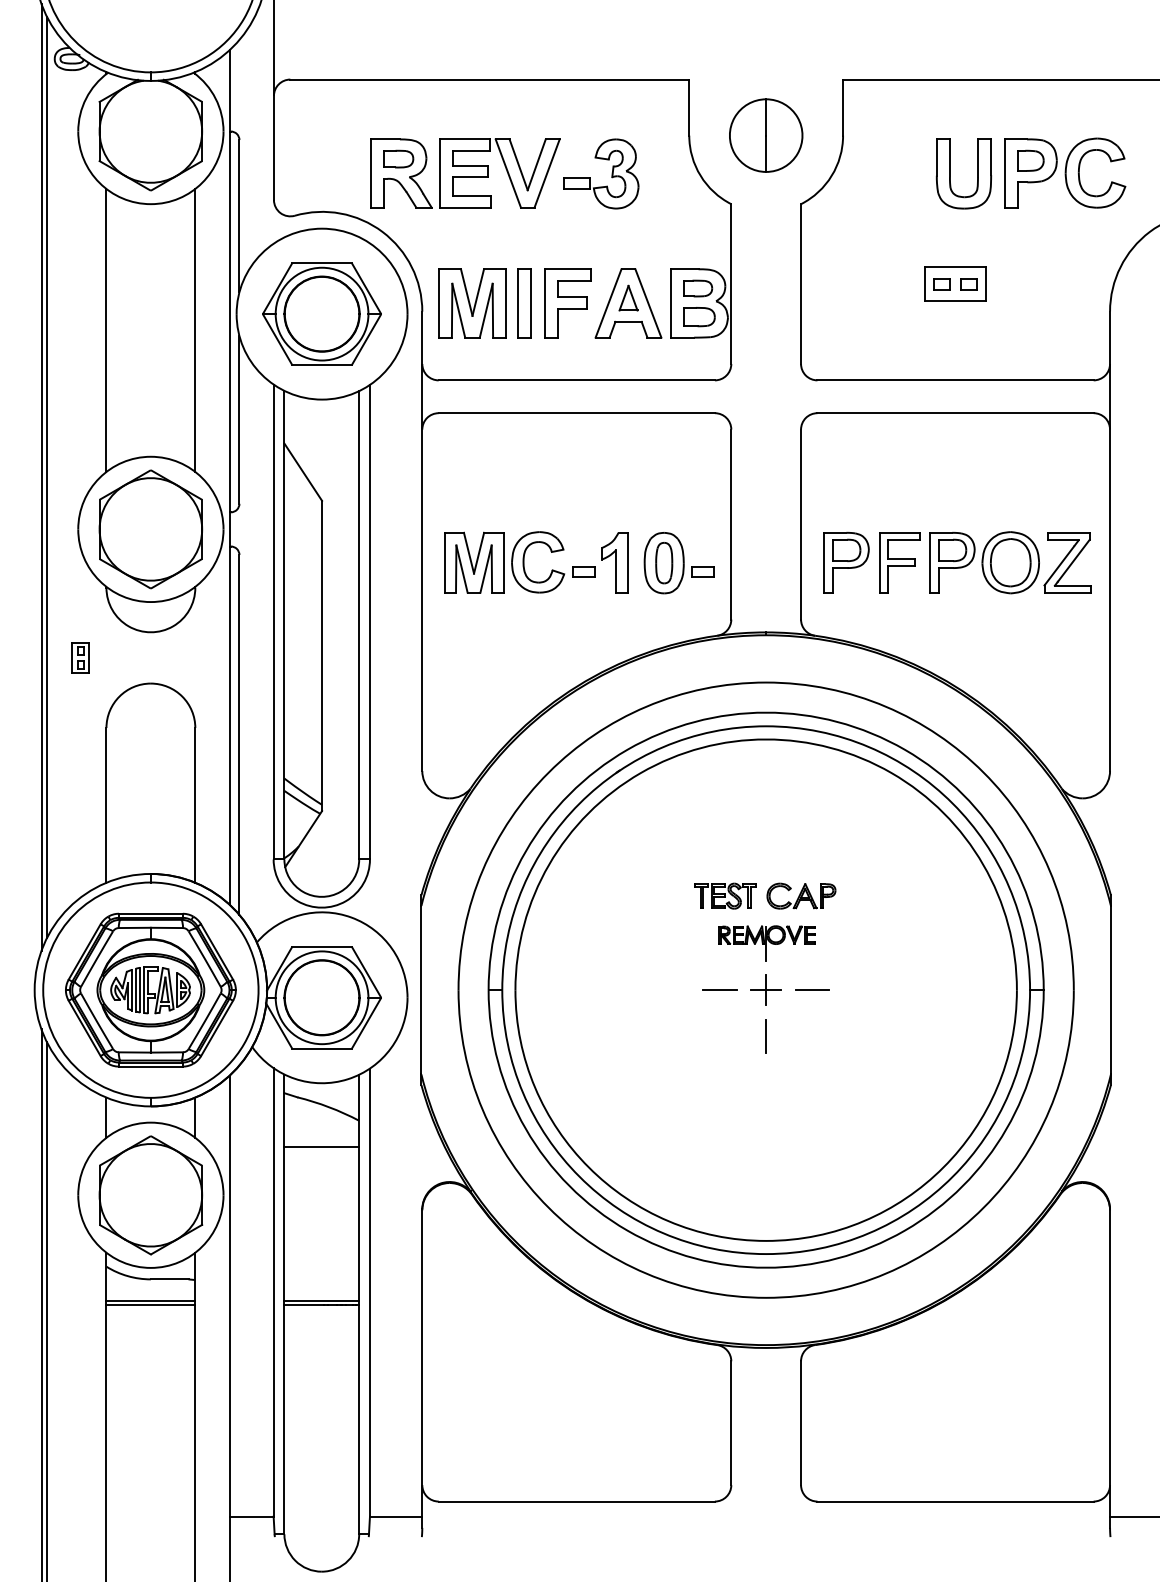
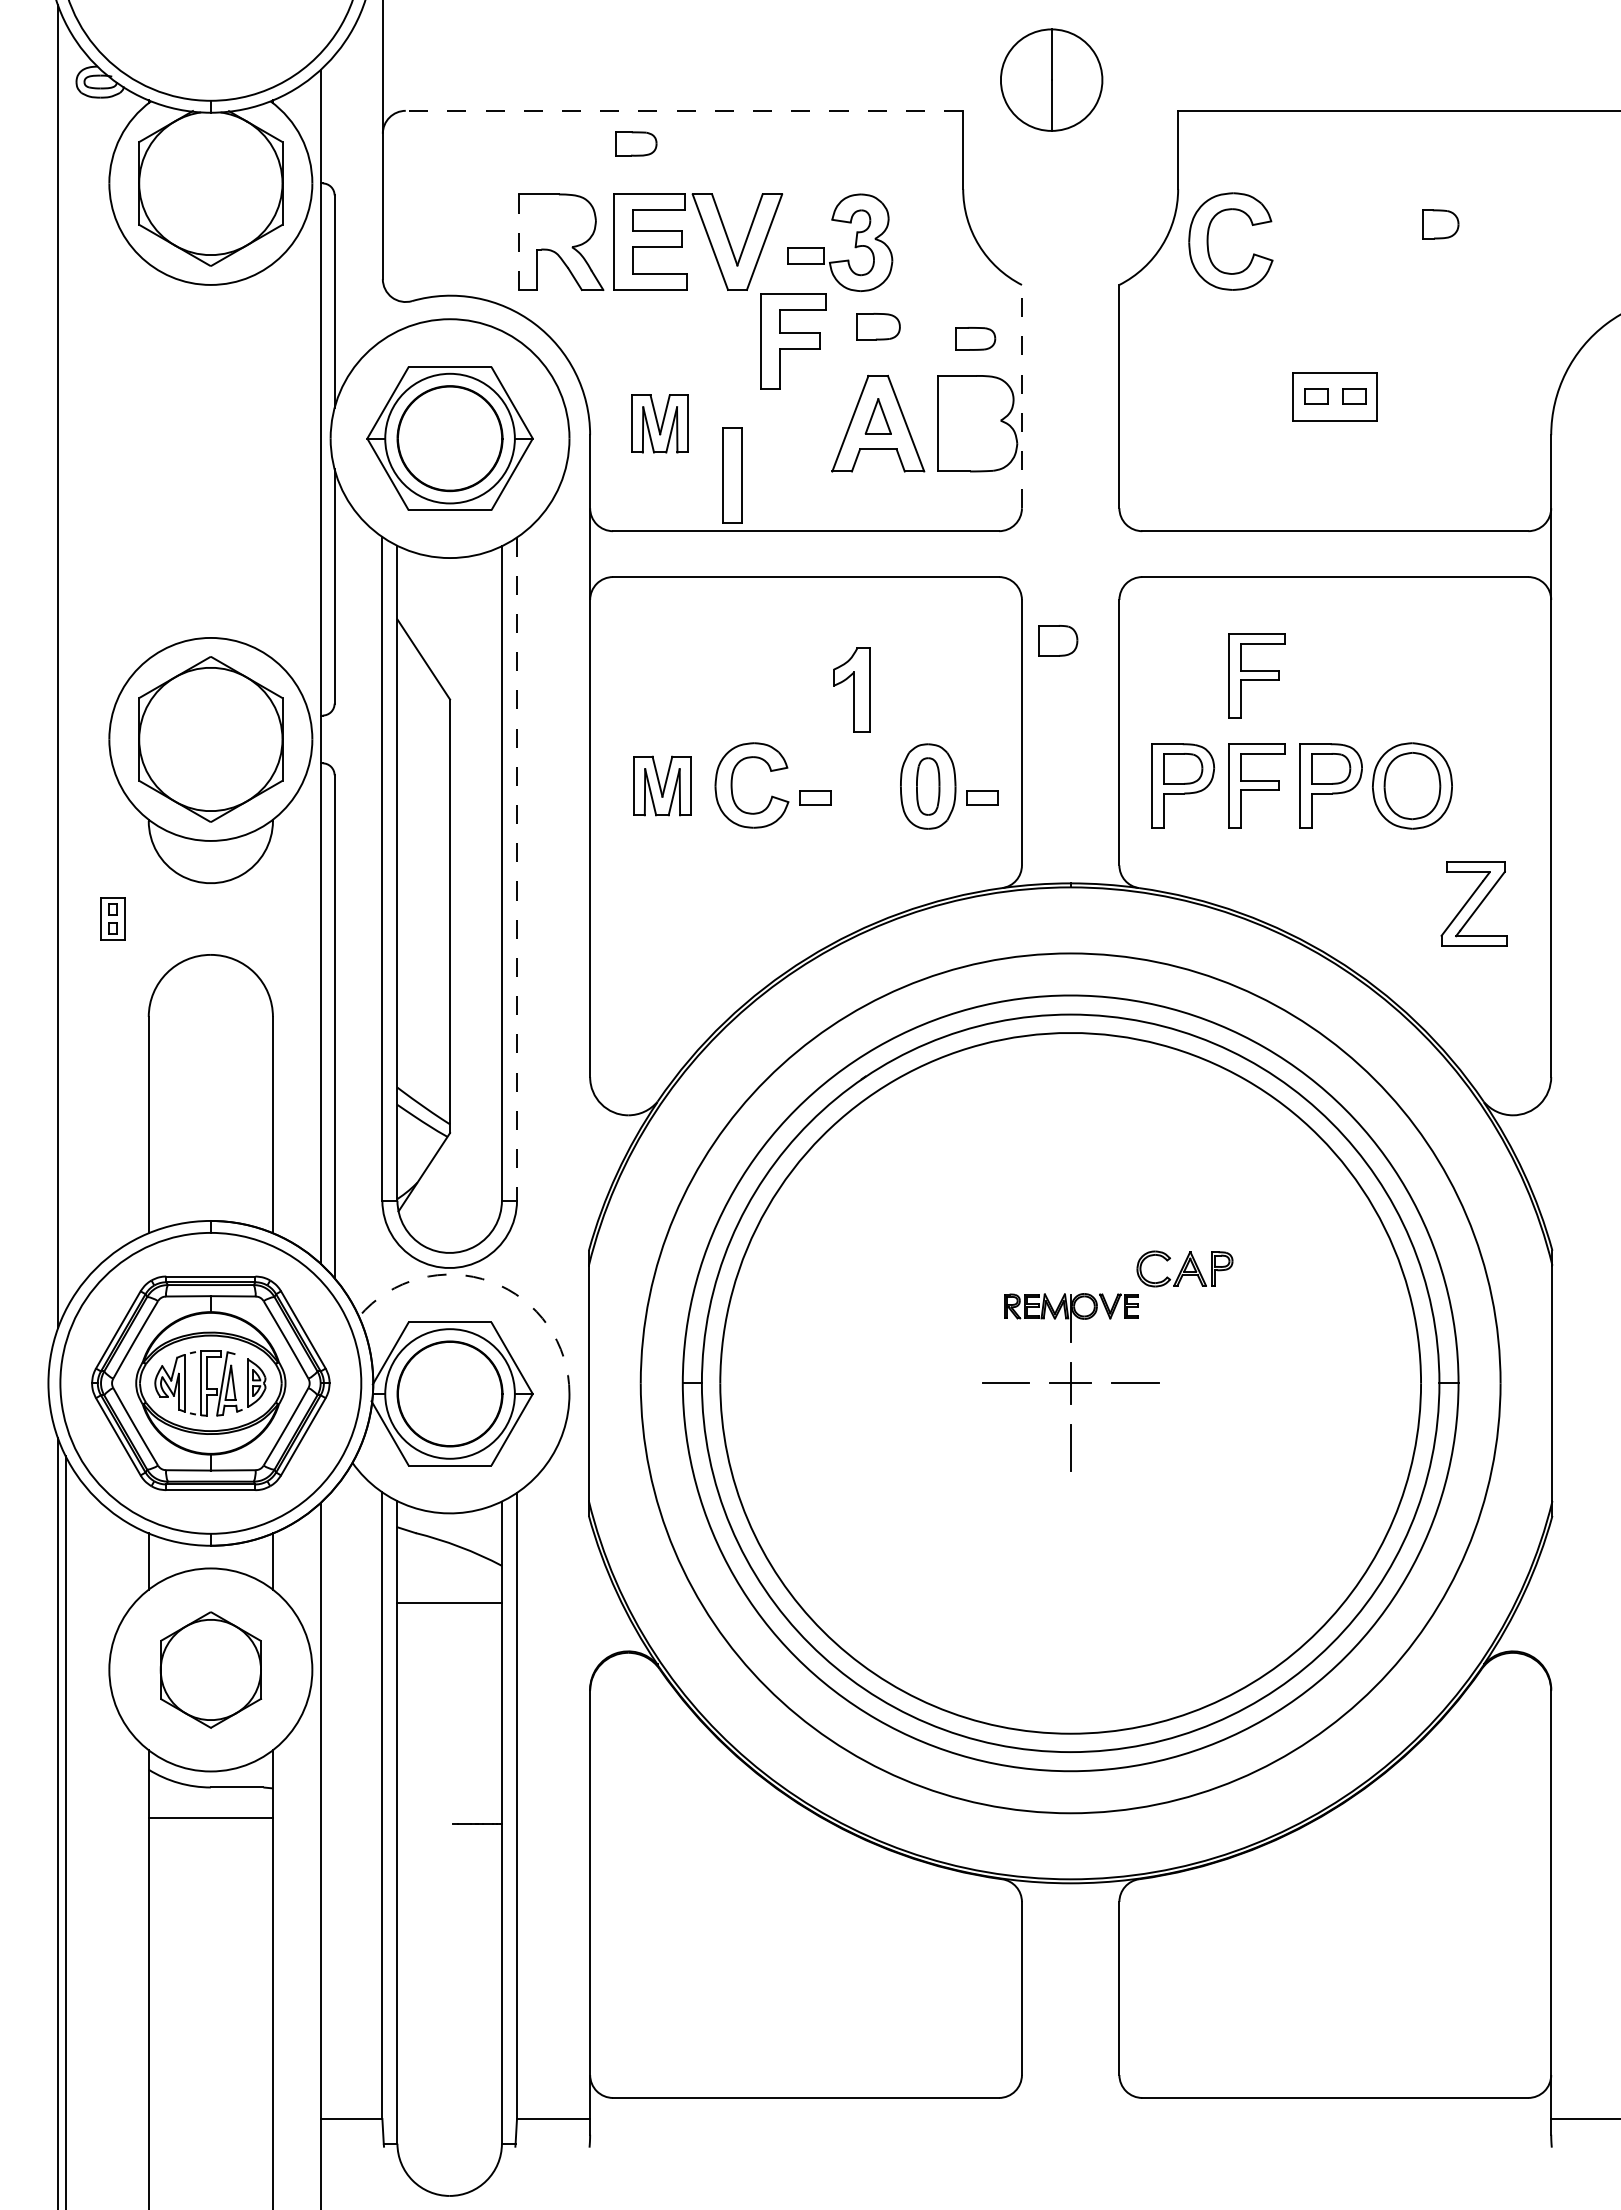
line: (489, 79) -> (684, 110), solid -> dashed
part: (766, 135) -> (1051, 79), moved
part: (398, 158) -> (636, 143), moved
line: (371, 173) -> (518, 242), solid -> dashed
part: (950, 173) -> (1328, 242), removed
part: (1030, 173) -> (1440, 241), removed
part: (1079, 173) -> (1208, 241), moved
line: (730, 283) -> (1021, 396), solid -> dashed
part: (698, 288) -> (975, 338), moved
part: (471, 303) -> (659, 423), size x0.6
part: (524, 303) -> (732, 475), moved
part: (567, 303) -> (793, 341), moved
part: (699, 316) -> (878, 326), moved
line: (106, 330) -> (148, 461), removed
line: (195, 330) -> (272, 461), removed
part: (757, 458) -> (1058, 640), added
line: (46, 477) -> (65, 666), removed
part: (899, 483) -> (1256, 675), added
part: (474, 562) -> (662, 785), size x0.7
part: (614, 562) -> (851, 689), moved
part: (1067, 562) -> (1473, 903), moved
line: (370, 622) -> (517, 869), solid -> dashed
part: (725, 895) -> (1013, 1251), removed
part: (801, 895) -> (1184, 1268), moved
arc: (351, 917) -> (491, 1281), solid -> dashed
line: (170, 988) -> (238, 1381), removed
line: (135, 990) -> (189, 1383), removed
line: (140, 990) -> (196, 1383), removed
part: (150, 1194) -> (210, 1669), size x0.7
line: (321, 1300) -> (449, 1817), removed
line: (150, 1305) -> (210, 1823), removed
line: (304, 1305) -> (425, 1823), removed

